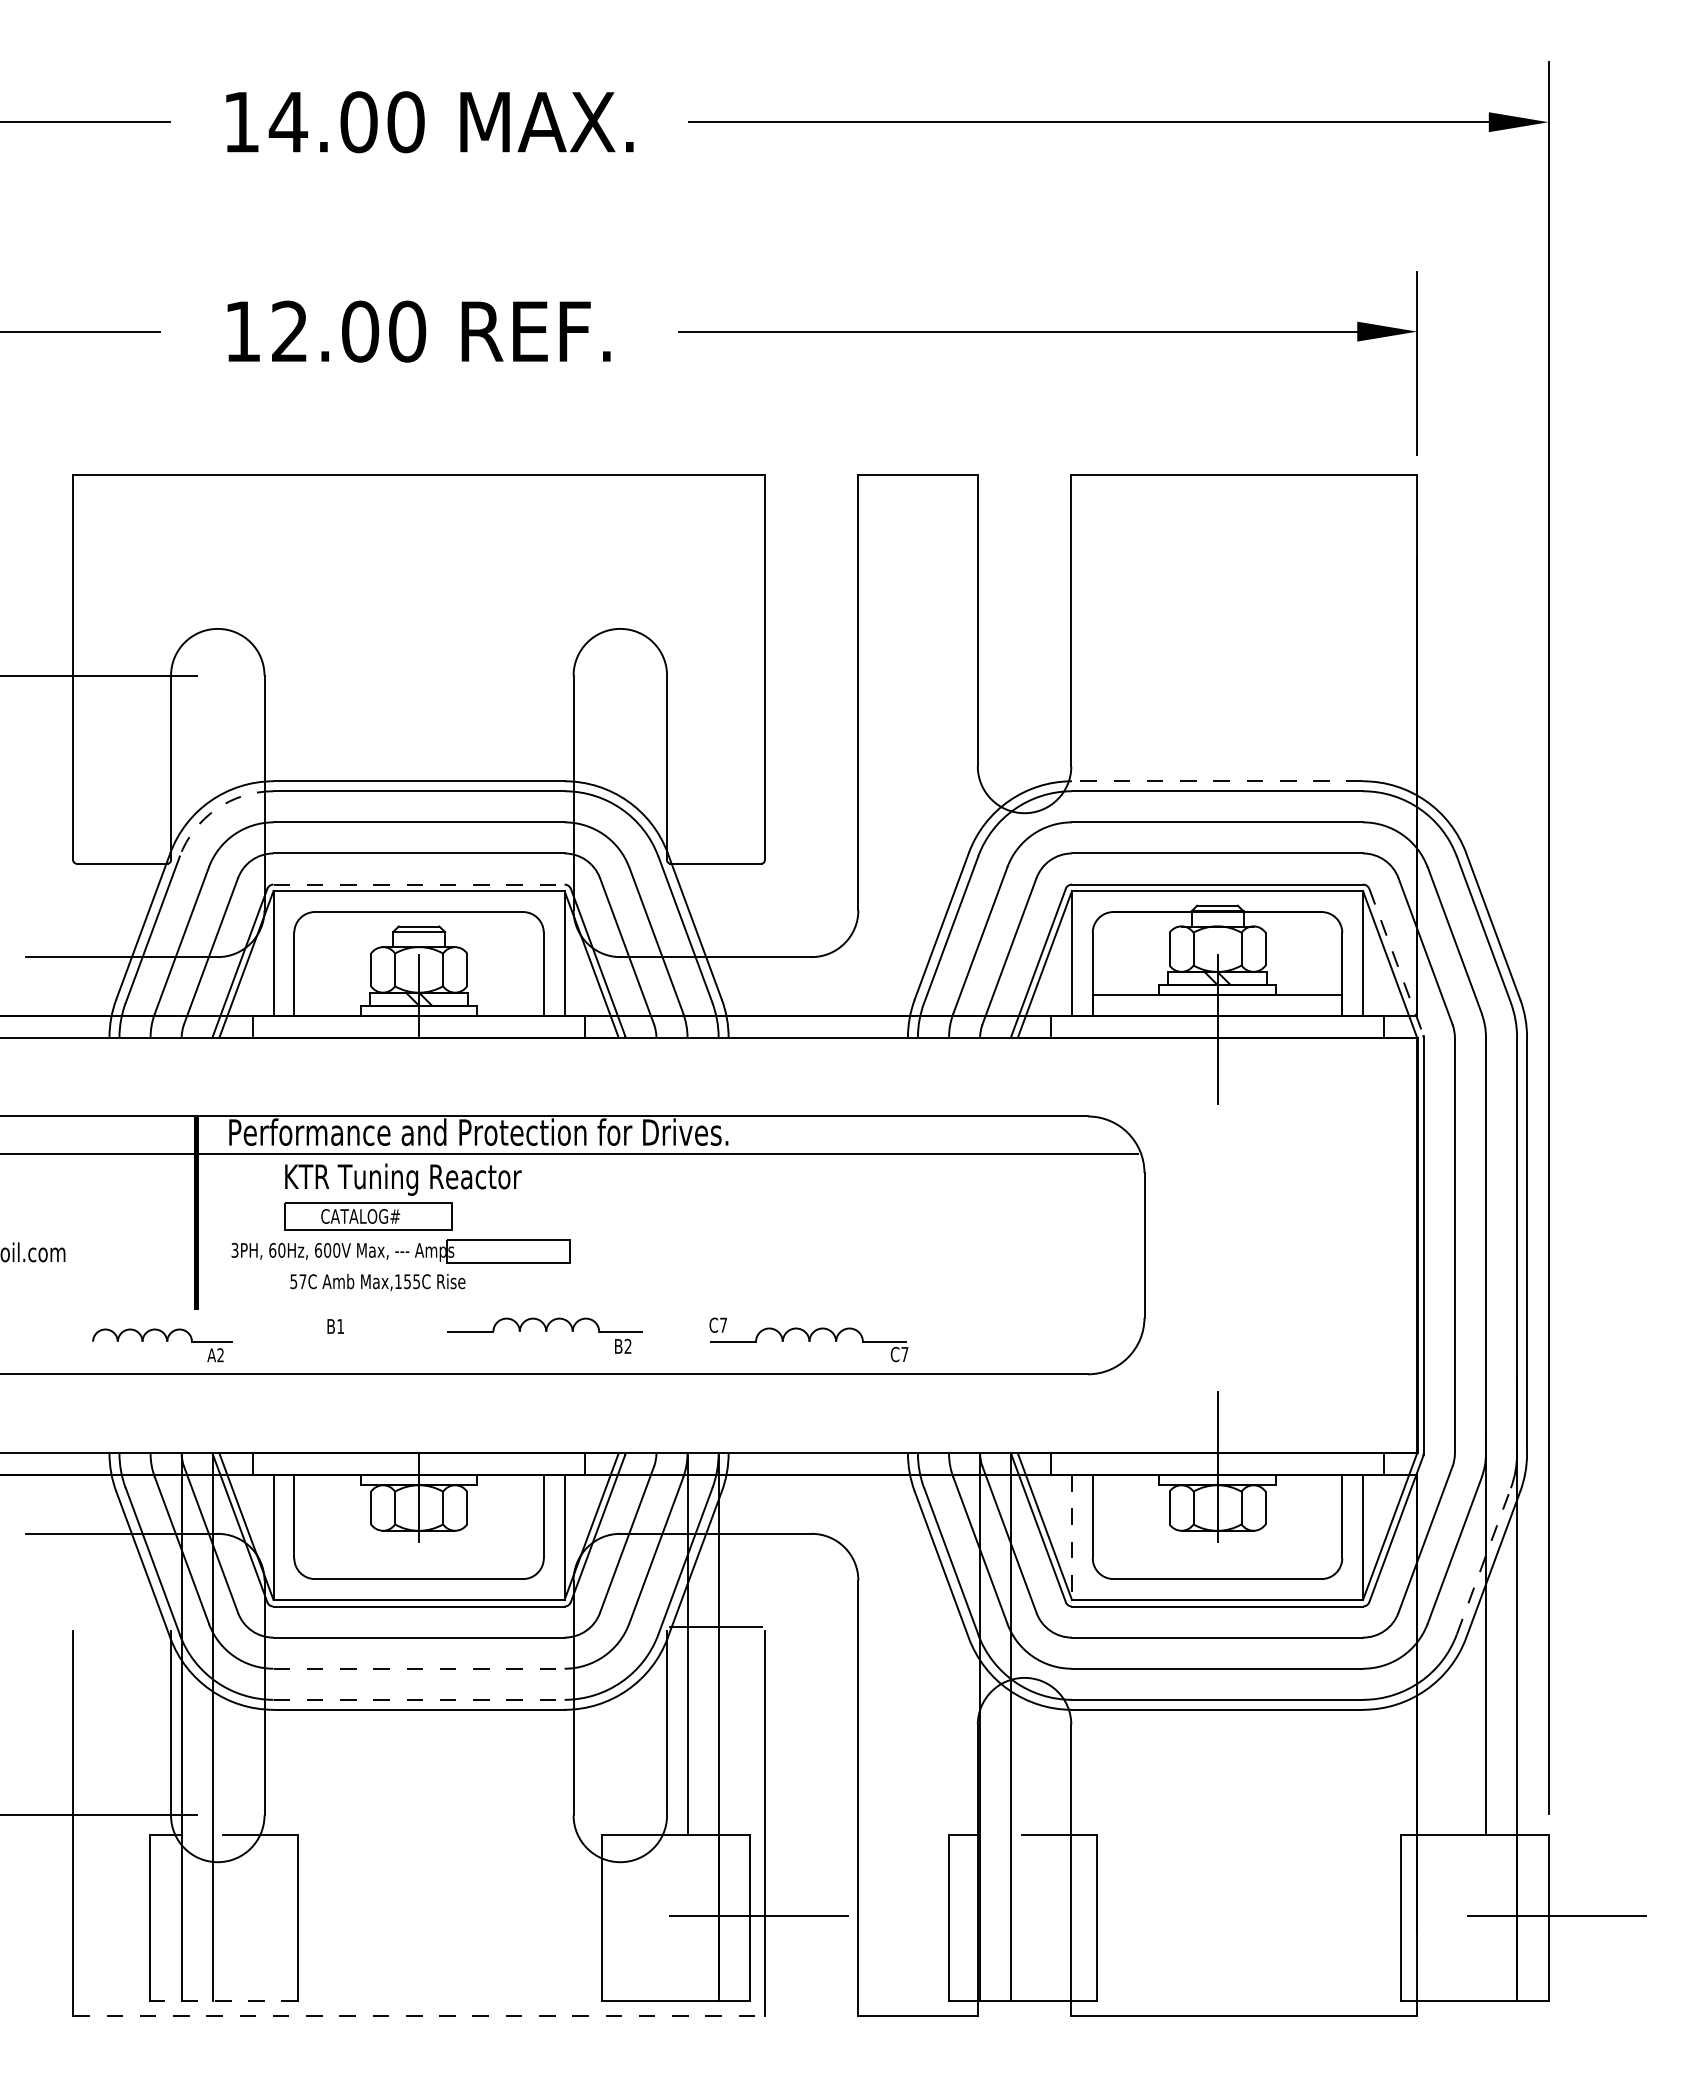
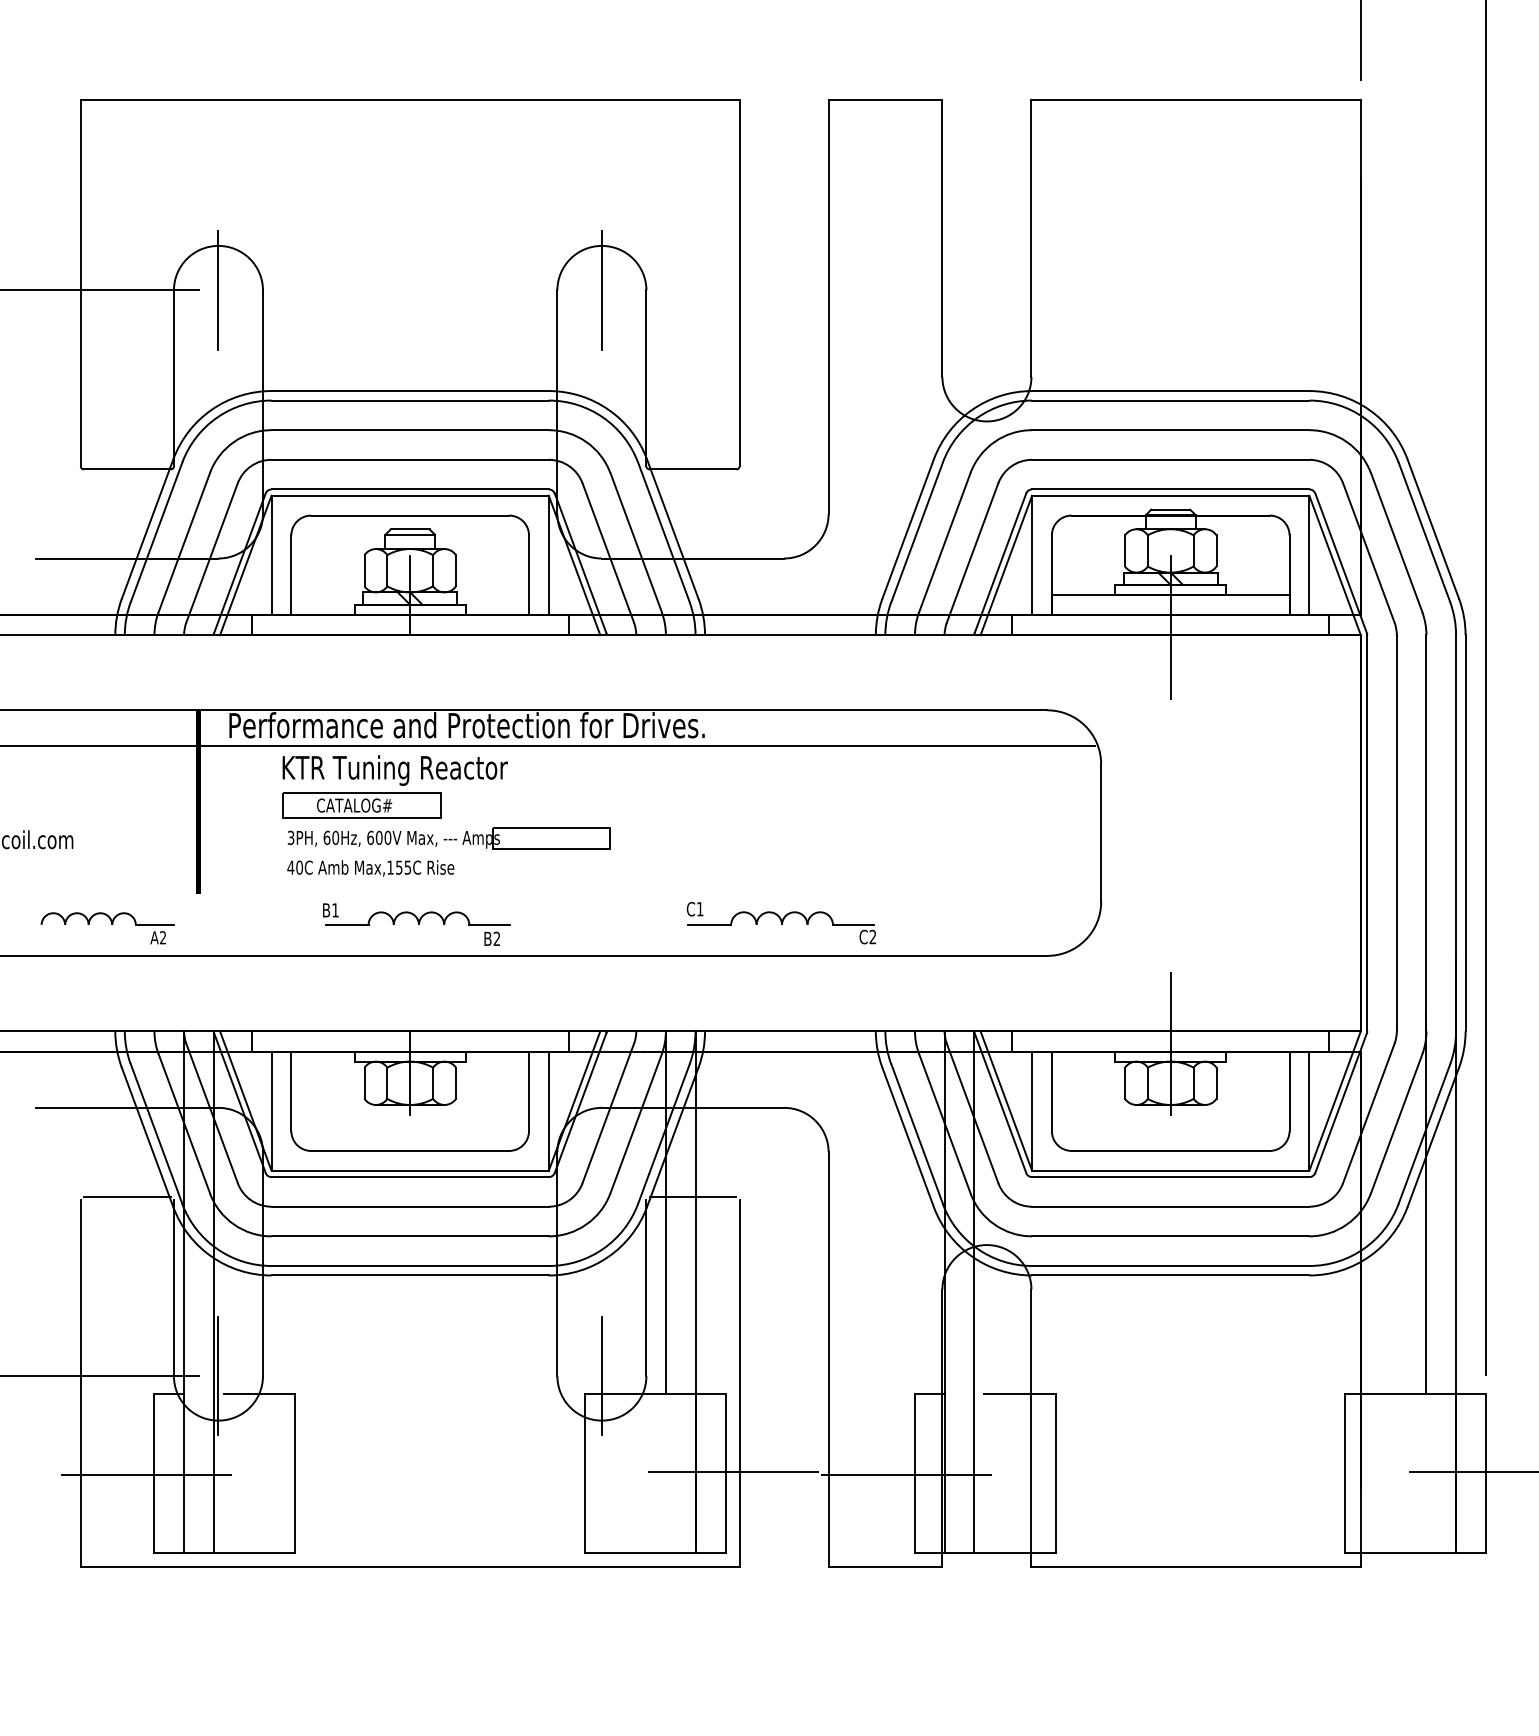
line: (217, 675) -> (218, 290), added
line: (620, 675) -> (602, 290), added
line: (1217, 781) -> (1170, 391), dashed -> solid
arc: (216, 809) -> (217, 417), dashed -> solid
line: (419, 884) -> (410, 489), dashed -> solid
line: (1396, 962) -> (1341, 563), dashed -> solid
part: (400, 1251) -> (448, 838), moved
text: (298, 1281) -> (295, 867), 57C -> 40C
text: (723, 1324) -> (700, 908), C7 -> C1
part: (544, 1335) -> (417, 928), moved
part: (162, 1345) -> (107, 928), moved
text: (904, 1353) -> (872, 936), C7 -> C2
line: (1071, 1537) -> (1031, 1111), dashed -> solid
line: (1484, 1560) -> (1425, 1133), dashed -> solid
line: (121, 1627) -> (126, 1197), added
line: (419, 1668) -> (410, 1236), dashed -> solid
line: (419, 1699) -> (410, 1265), dashed -> solid
line: (217, 1815) -> (218, 1376), added
line: (620, 1815) -> (602, 1376), added
line: (141, 1919) -> (145, 1475), added
line: (940, 1919) -> (906, 1475), added
line: (223, 2000) -> (223, 1552), dashed -> solid
line: (419, 2015) -> (410, 1566), dashed -> solid

